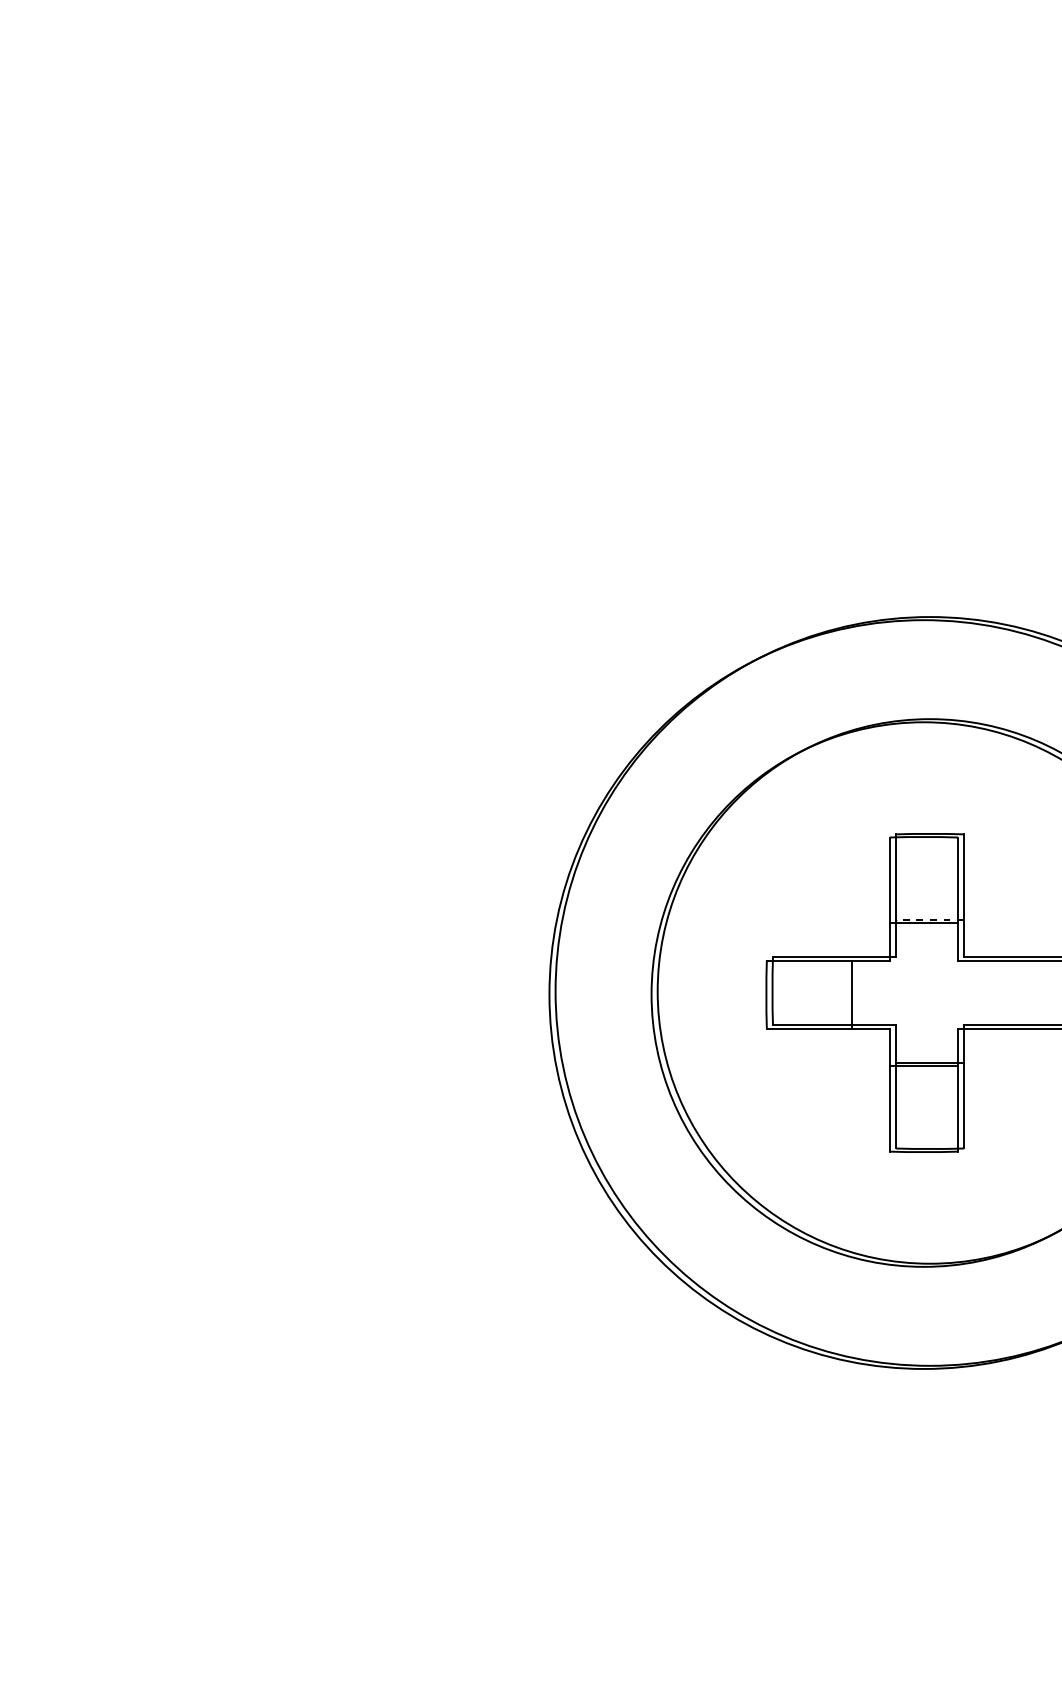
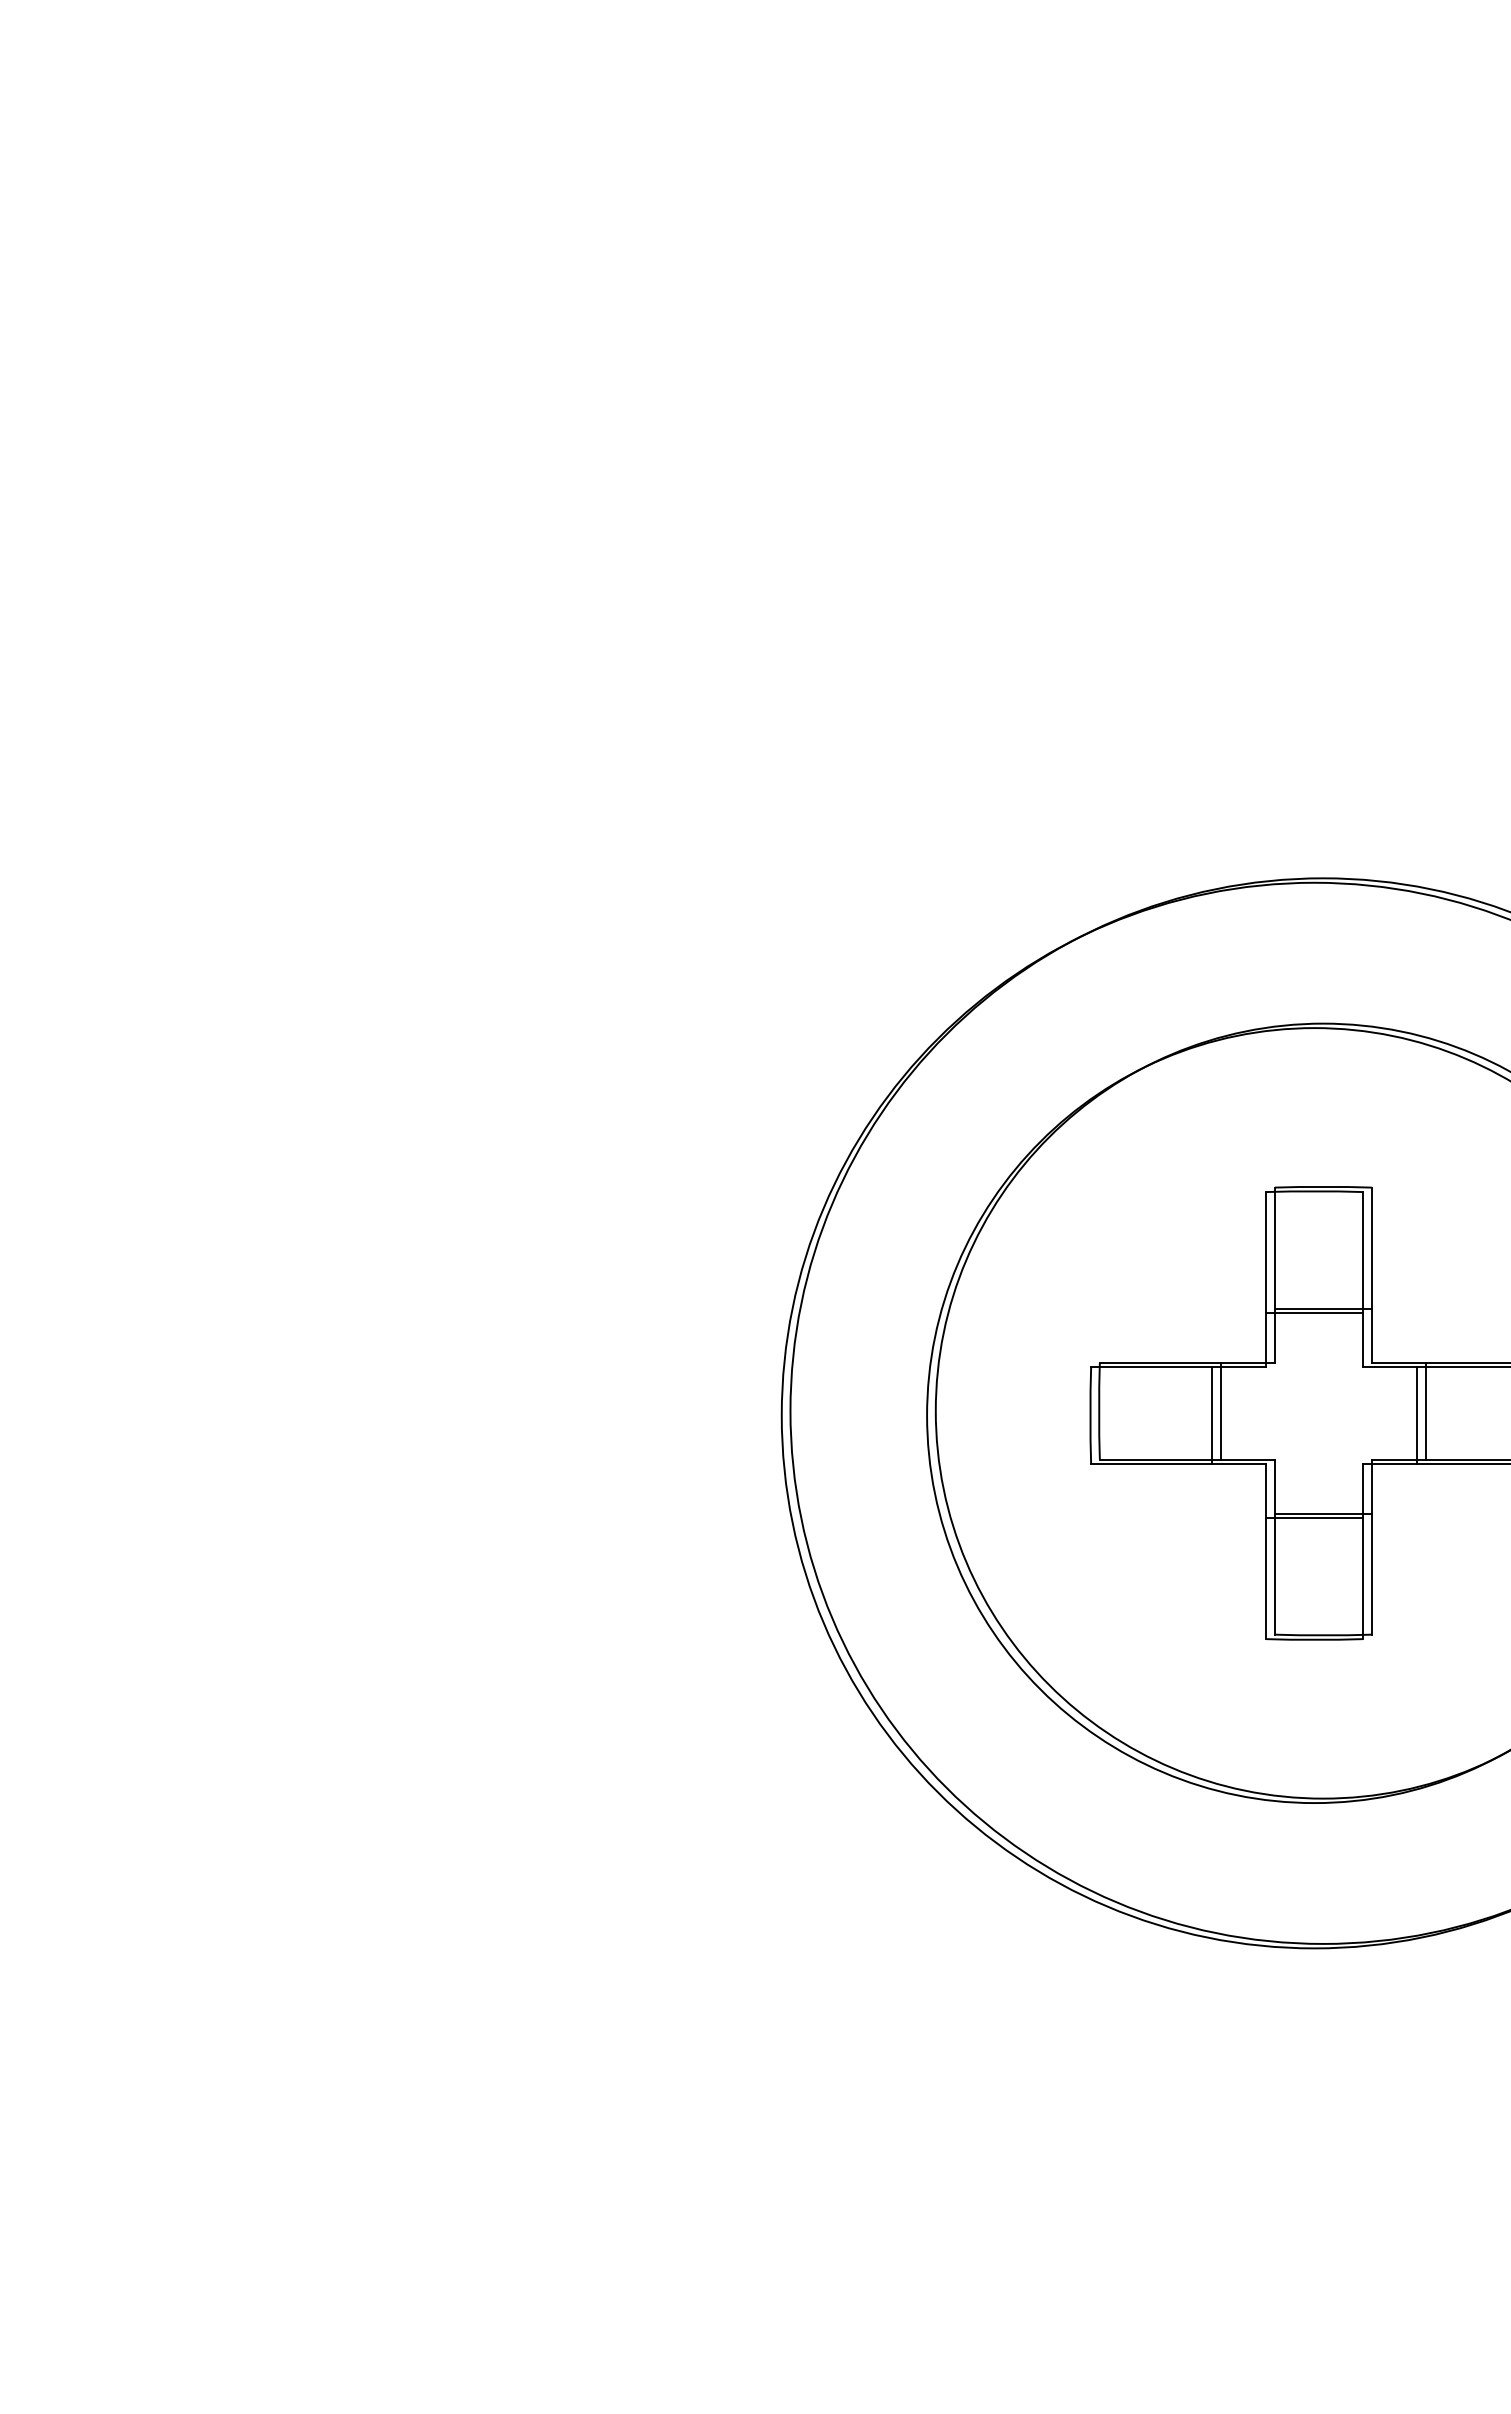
line: (929, 919) -> (1322, 1308), dashed -> solid
line: (857, 990) -> (1220, 1410), added
line: (1001, 990) -> (1425, 1410), added
line: (995, 994) -> (1416, 1415), added

